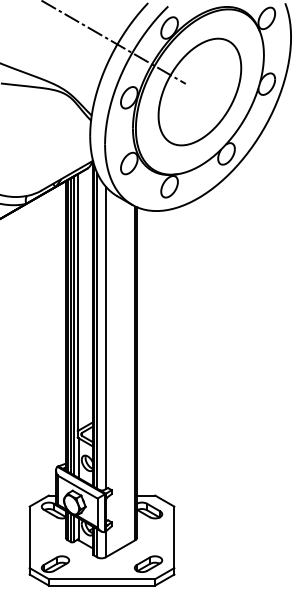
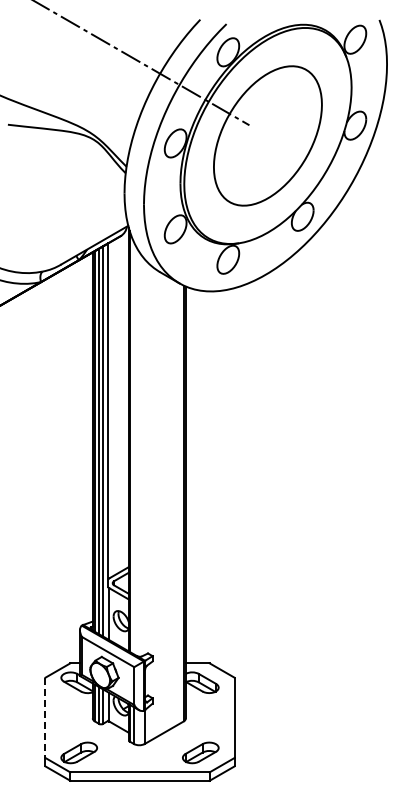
line: (97, 331) -> (133, 448), removed
line: (105, 338) -> (144, 457), removed
line: (29, 537) -> (45, 718), solid -> dashed

